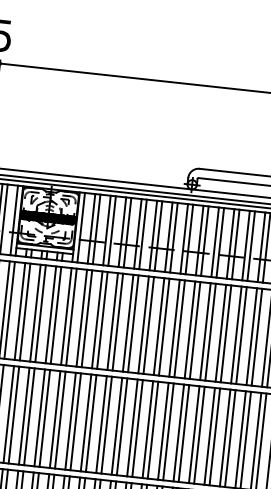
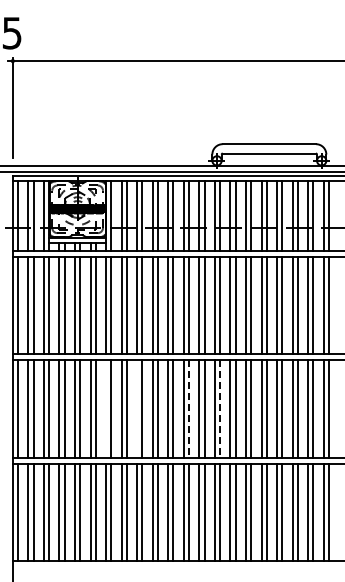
line: (55, 419) -> (106, 408), removed
line: (86, 422) -> (137, 408), removed
line: (137, 428) -> (189, 409), solid -> dashed
line: (168, 432) -> (220, 409), solid -> dashed

